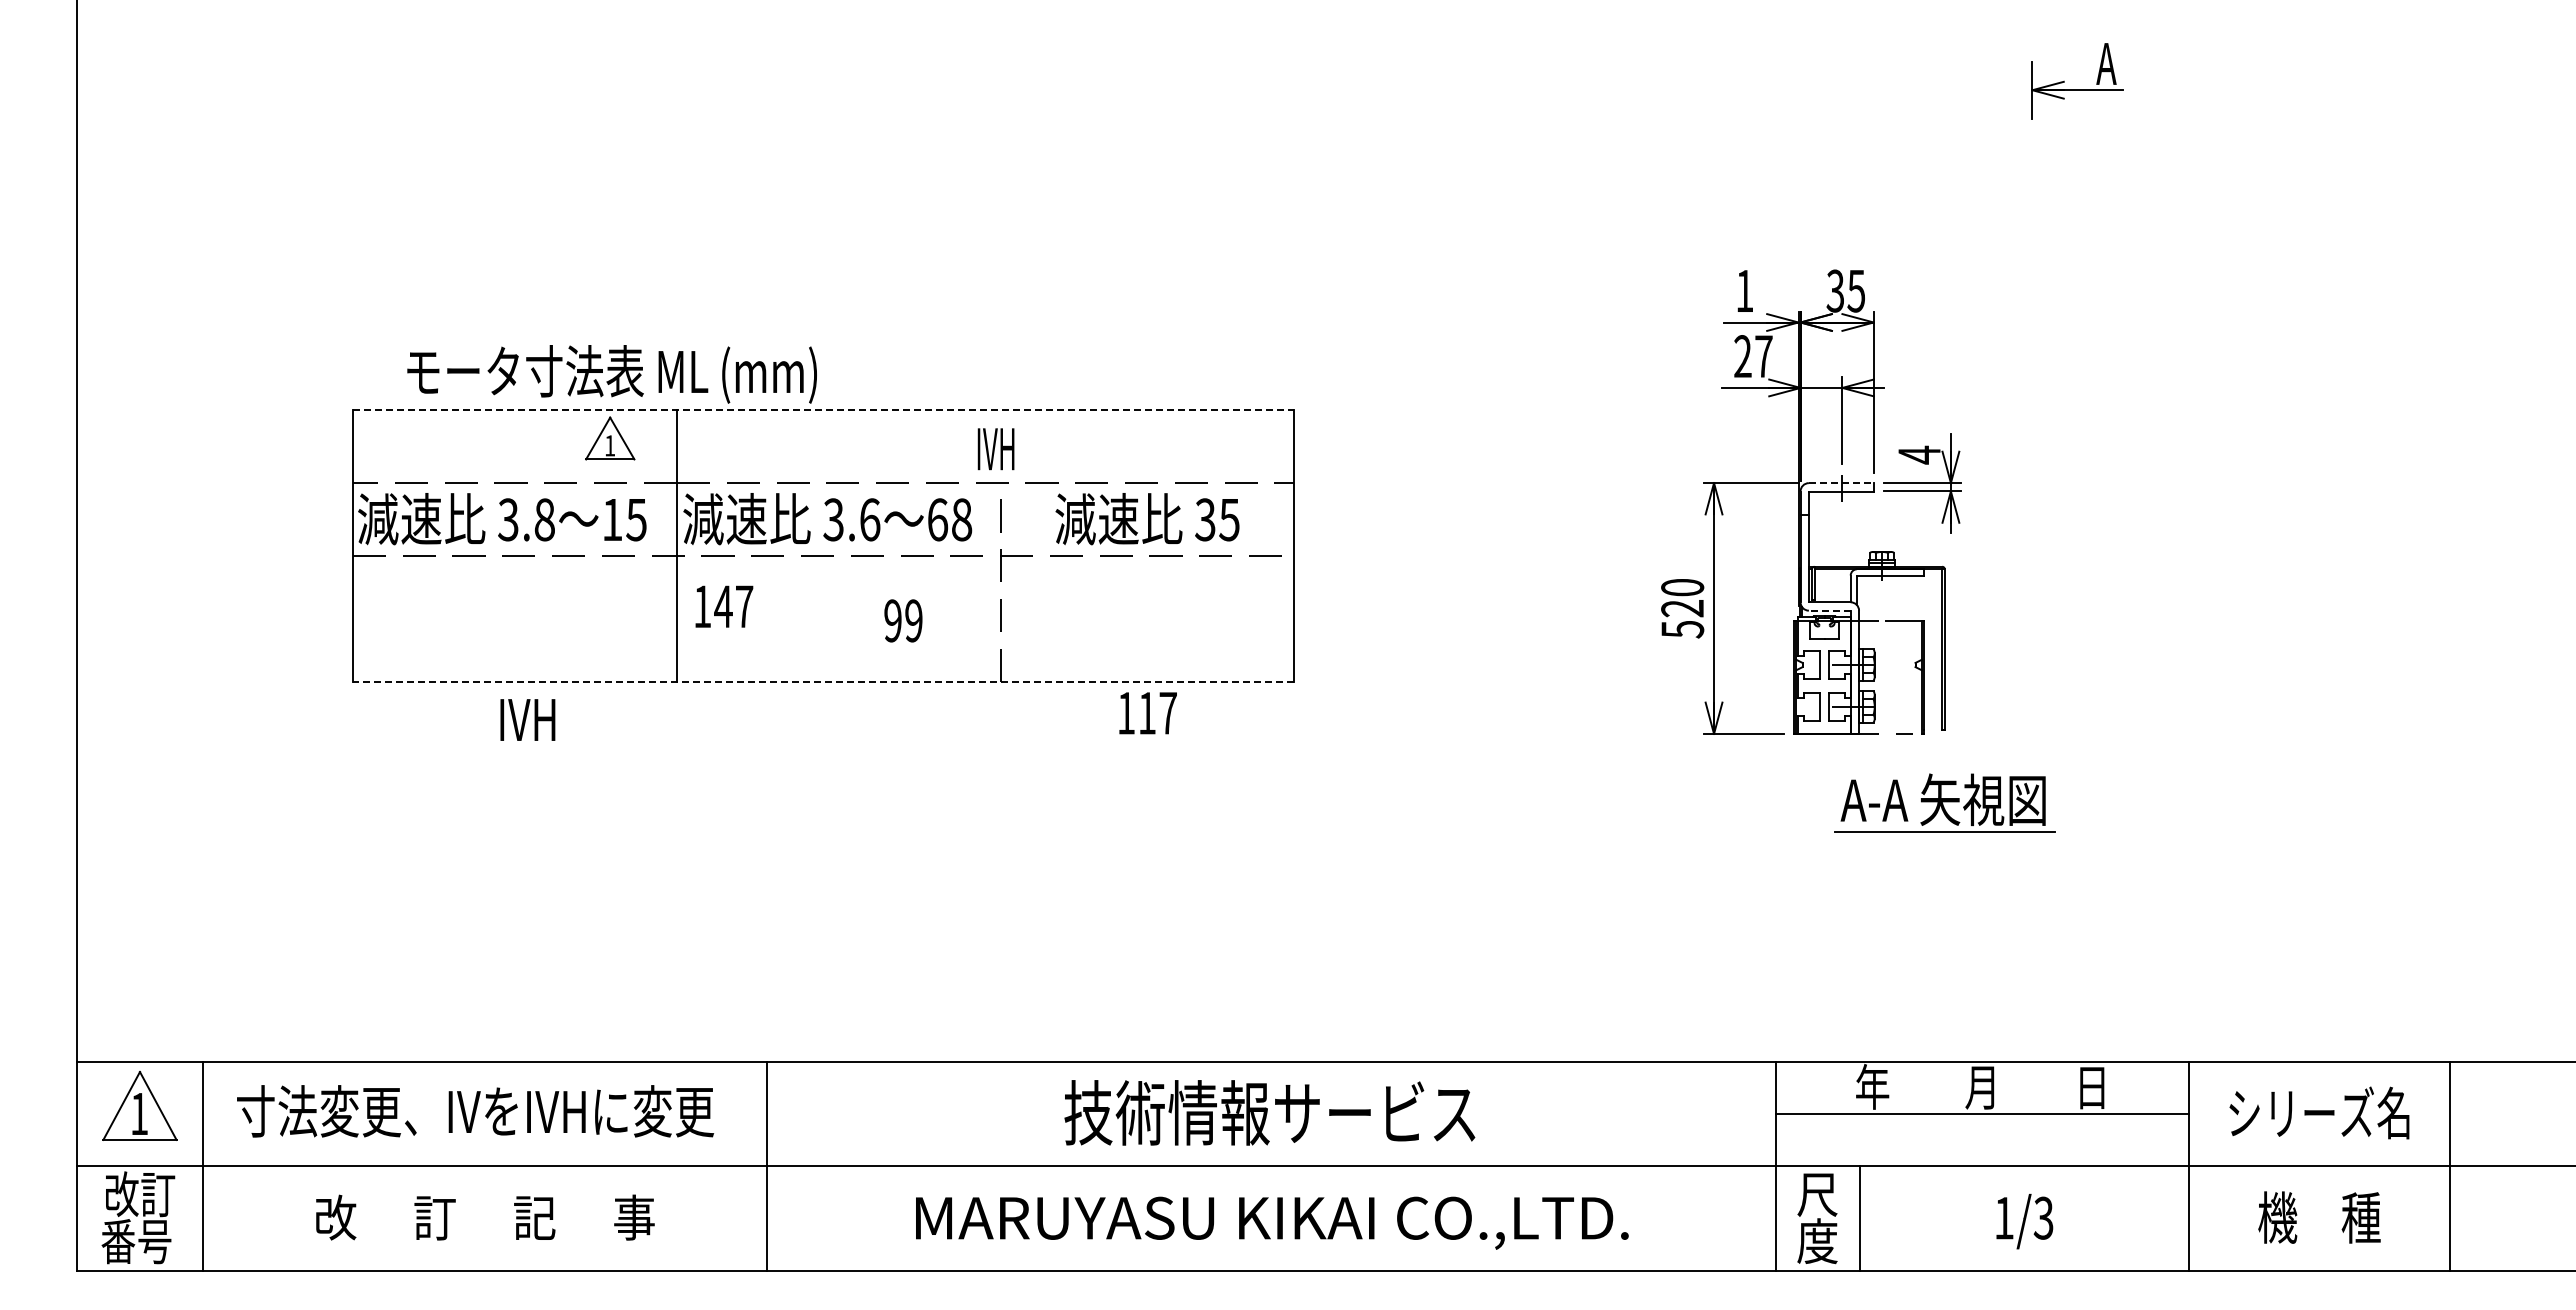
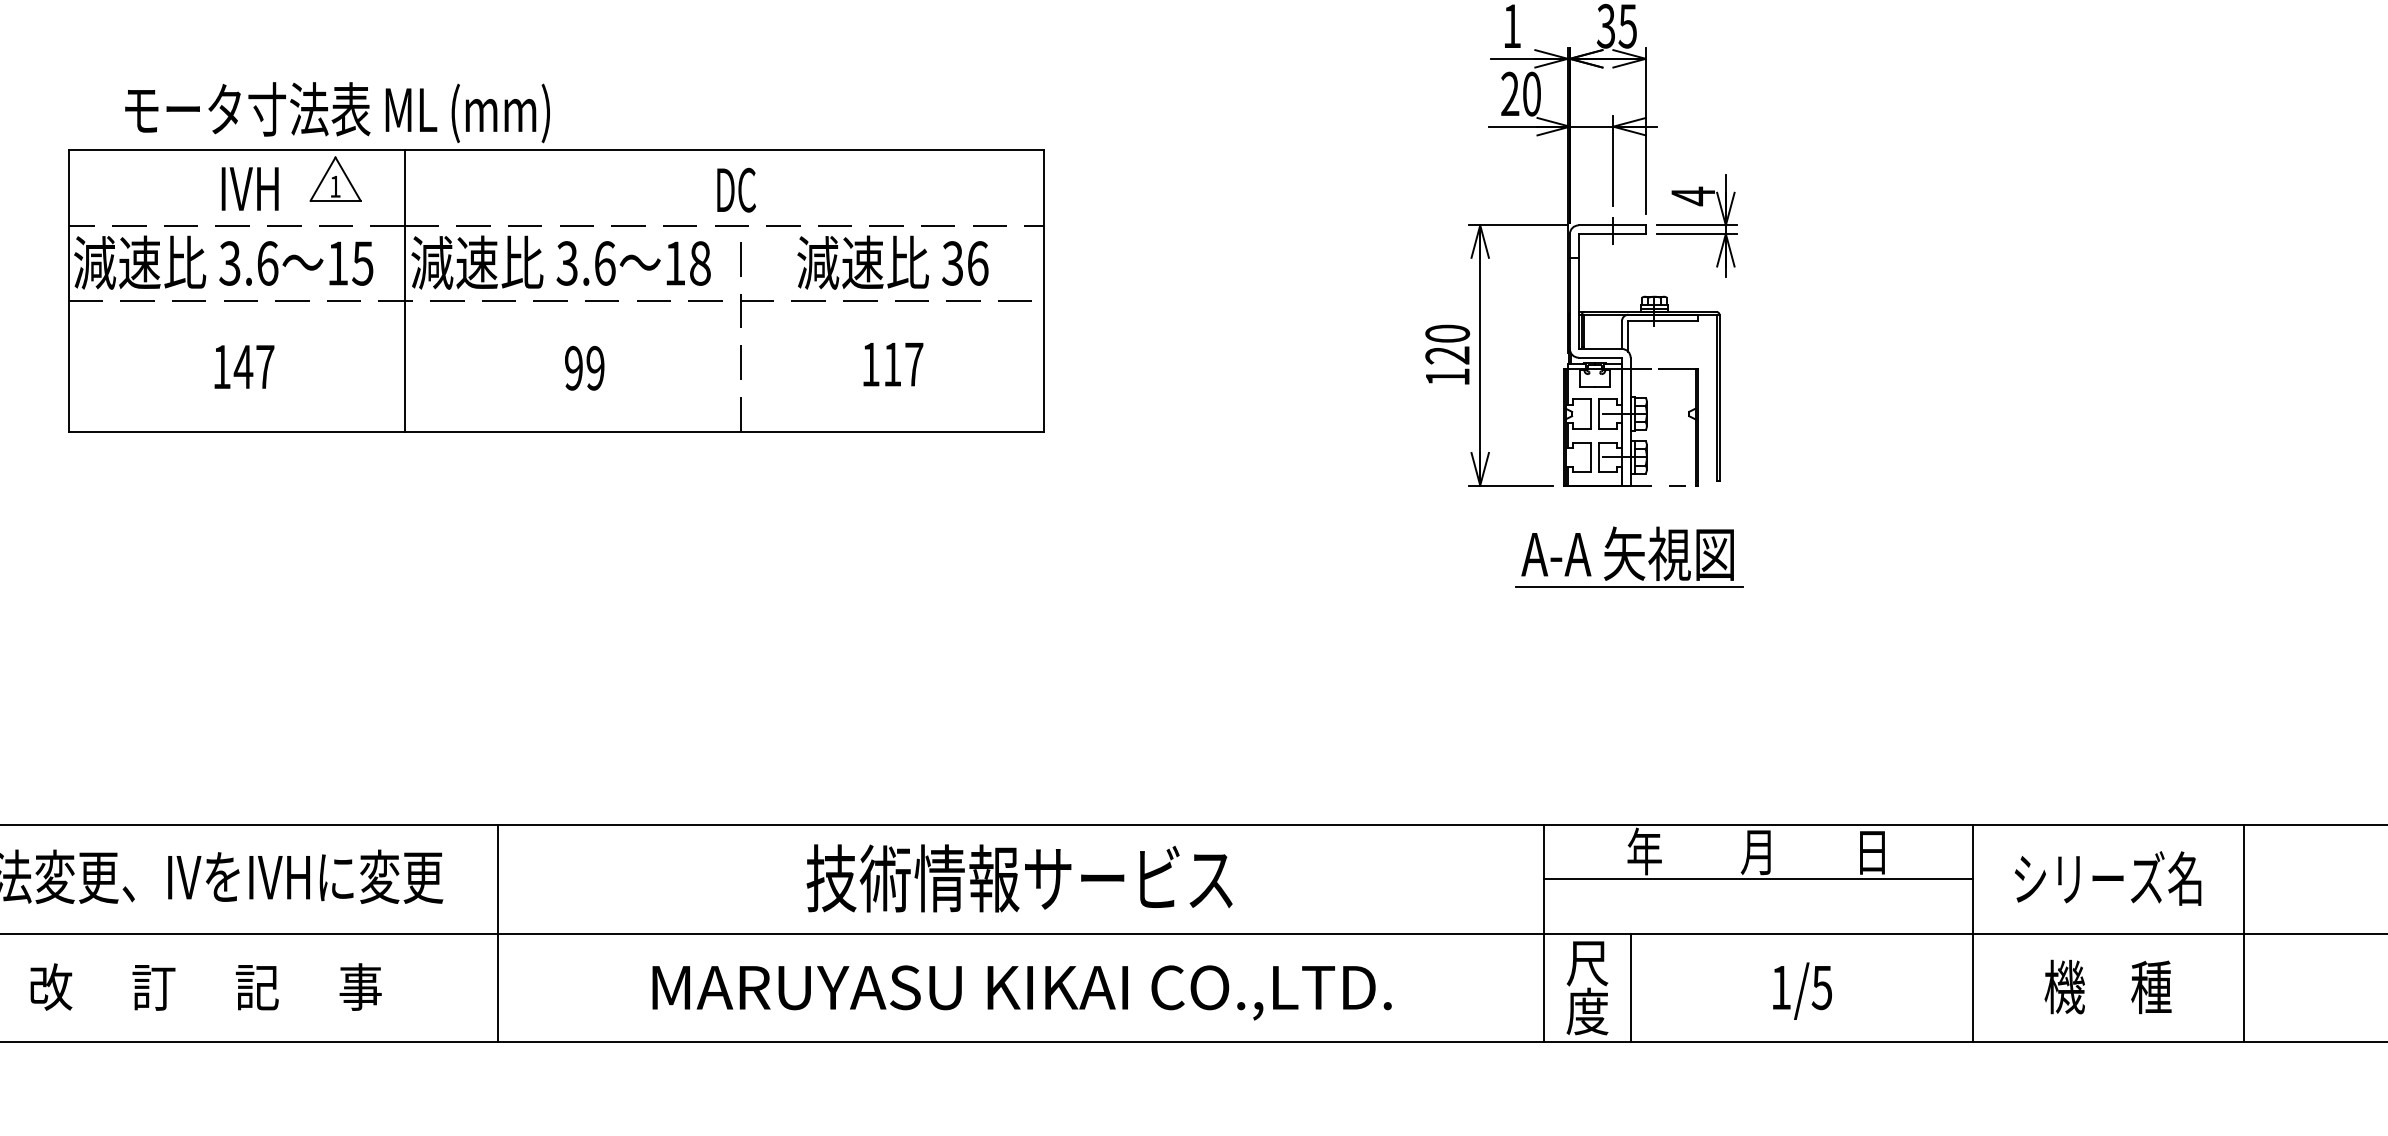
text: (1763, 356) -> (1531, 94), 27 -> 20
line: (823, 410) -> (556, 150), dashed -> solid
text: (996, 448) -> (736, 189), IVH -> DC
line: (1841, 483) -> (1612, 225), dashed -> solid
text: (544, 519) -> (267, 263), 3.8 -> 3.6
text: (938, 519) -> (675, 263), 68 -> 18
text: (1229, 519) -> (977, 263), 35 -> 36
text: (724, 606) -> (244, 366), moved
line: (1829, 610) -> (1599, 357), dashed -> solid
text: (903, 620) -> (584, 367), moved
text: (1682, 629) -> (1447, 377), 520 -> 120
line: (822, 681) -> (555, 431), dashed -> solid
text: (1147, 713) -> (892, 364), moved
text: (527, 719) -> (249, 188), moved
part: (1944, 802) -> (1629, 556), moved
text: (2043, 1217) -> (1821, 986), 1/3 -> 1/5

